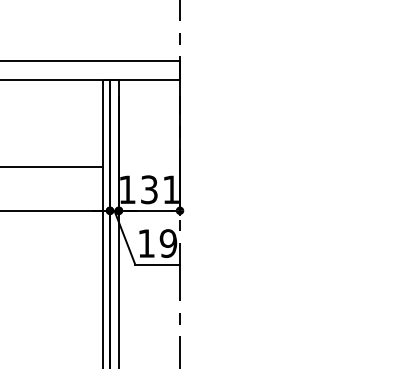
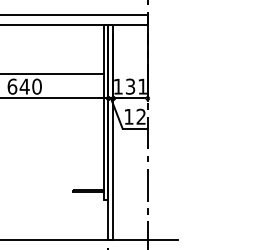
text: (168, 242) -> (141, 116), 19 -> 12

